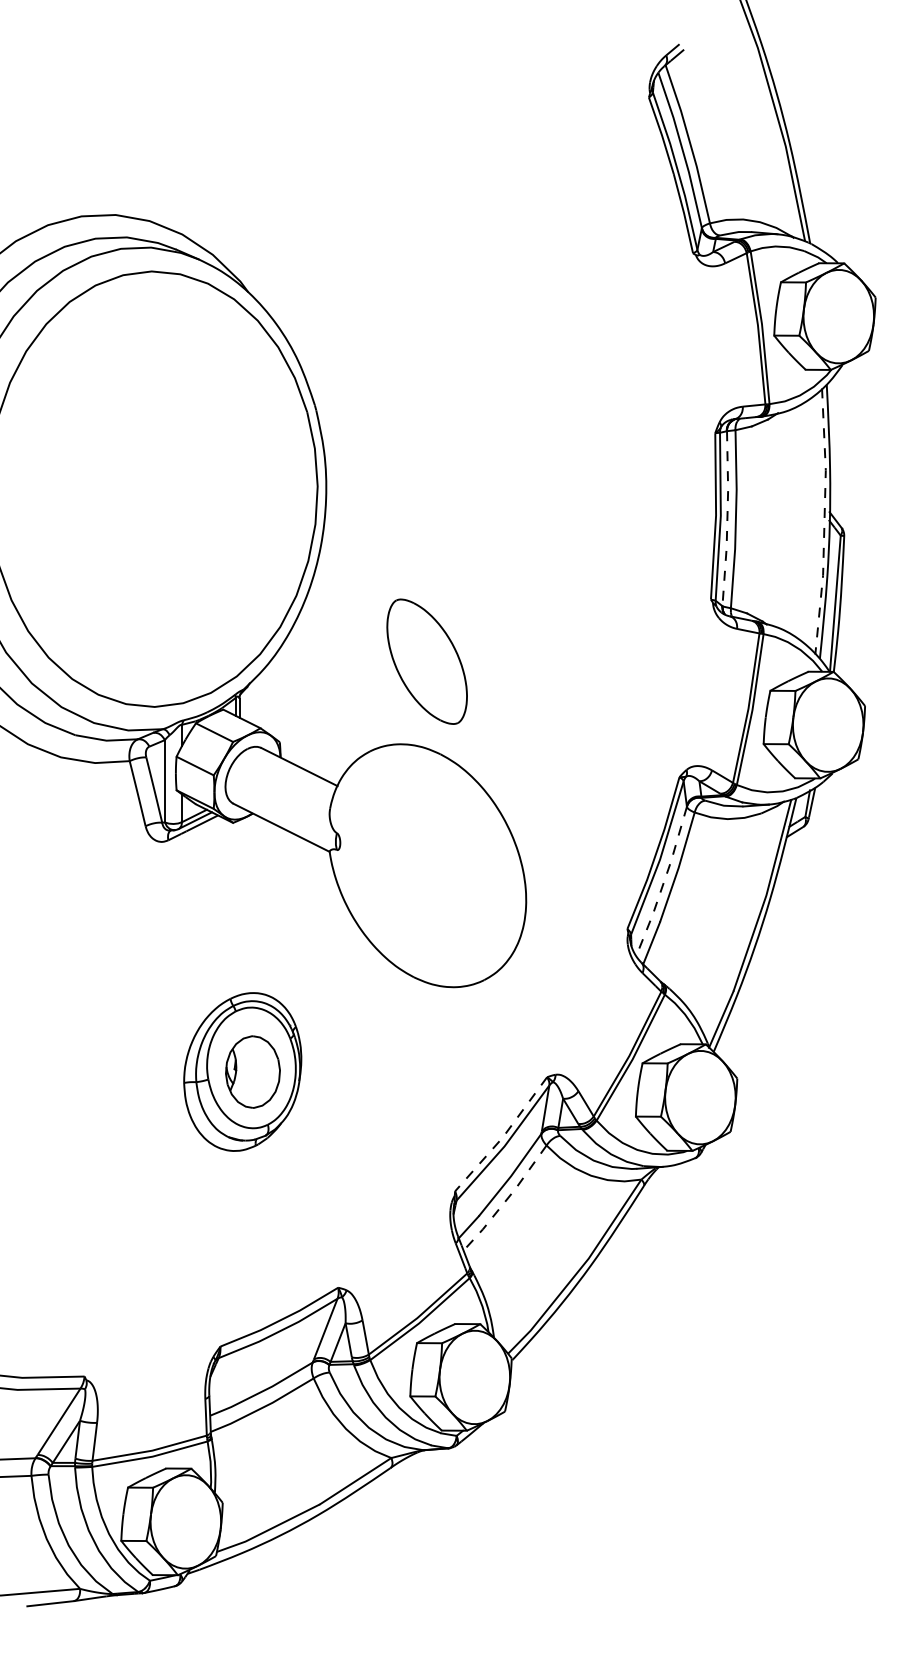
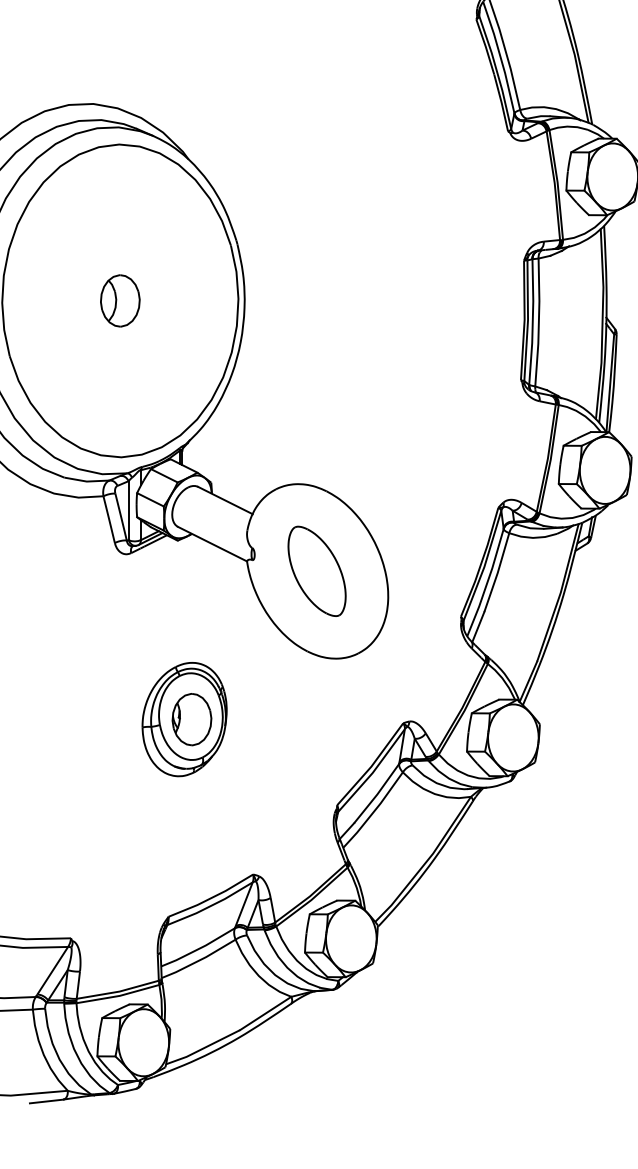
part: (153, 488) -> (120, 300), added
line: (727, 519) -> (532, 322), dashed -> solid
line: (824, 522) -> (602, 324), dashed -> solid
part: (426, 661) -> (316, 571), moved
line: (663, 882) -> (486, 583), dashed -> solid
line: (503, 1136) -> (371, 765), dashed -> solid
line: (507, 1199) -> (374, 811), dashed -> solid

